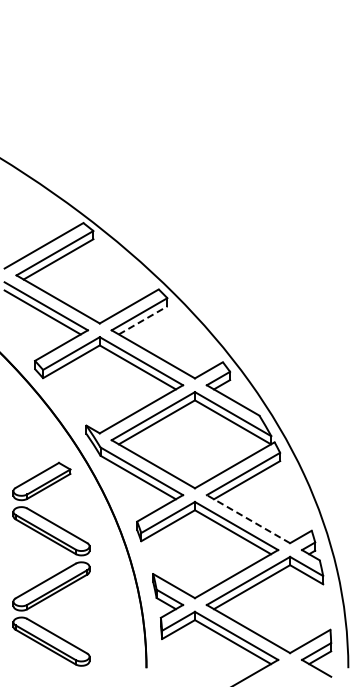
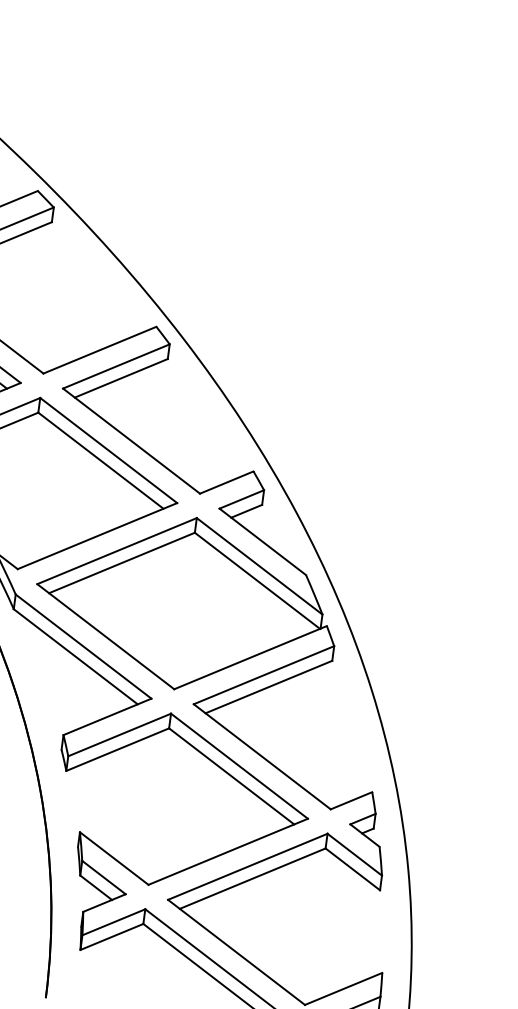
line: (143, 320) -> (121, 378), dashed -> solid
line: (248, 518) -> (262, 755), dashed -> solid

